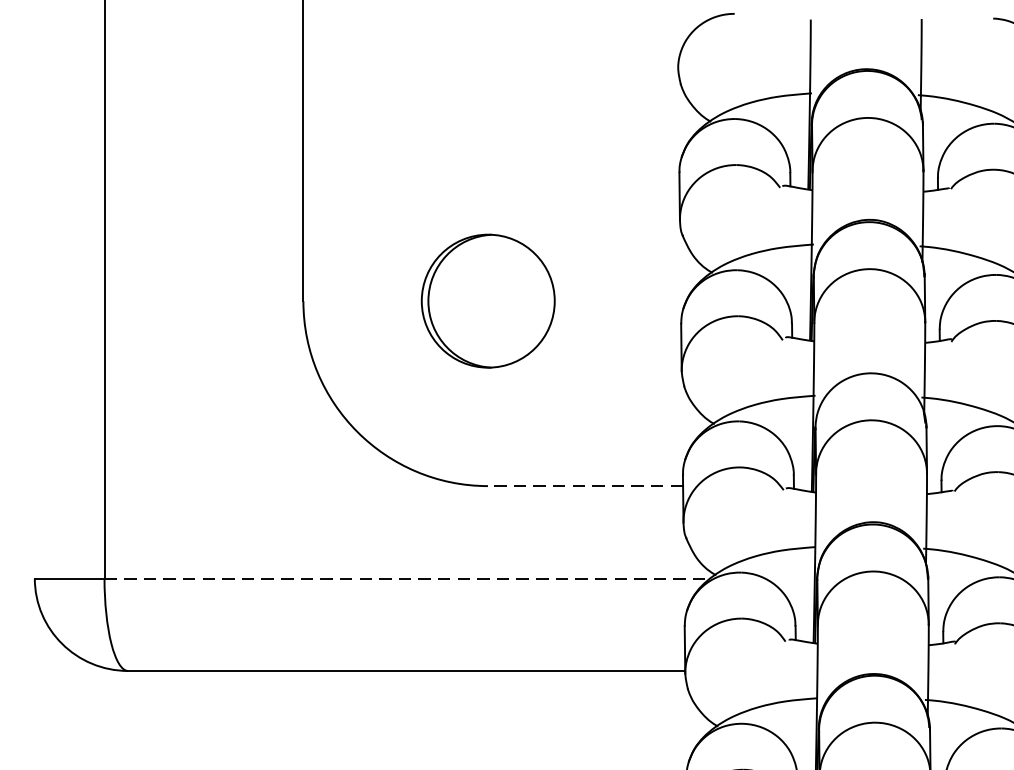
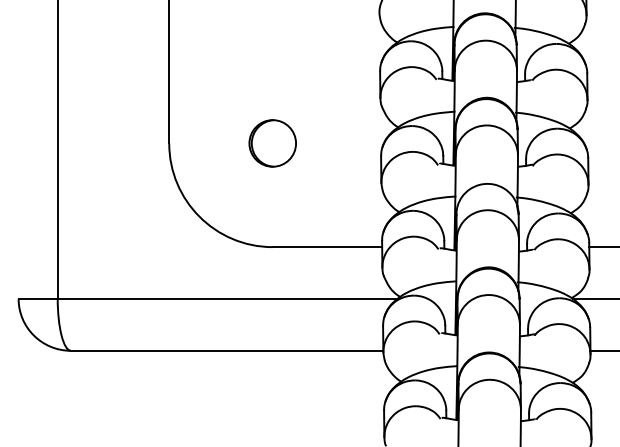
part: (487, 301) -> (272, 143), size x0.62
line: (585, 486) -> (327, 247), dashed -> solid
line: (409, 577) -> (228, 298), dashed -> solid

